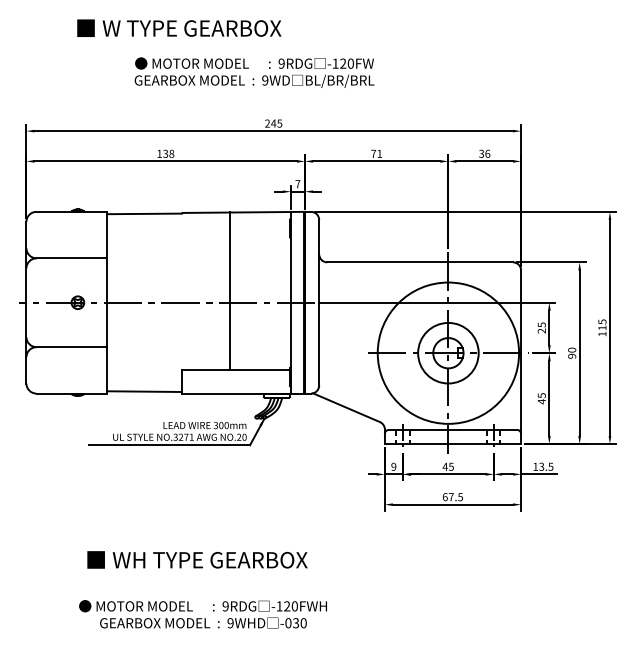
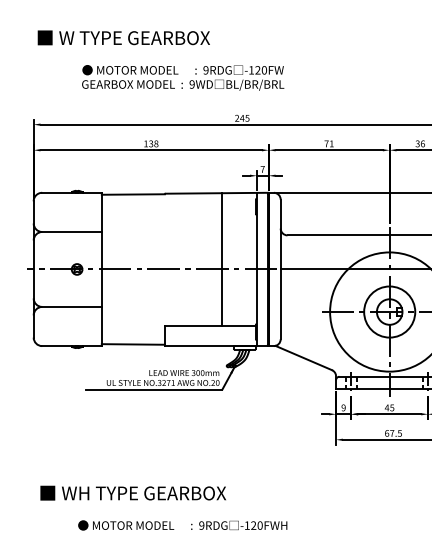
text: (179, 27) -> (124, 37), moved
text: (254, 72) -> (183, 77), moved
line: (229, 290) -> (221, 259), moved
text: (197, 559) -> (133, 492), moved

